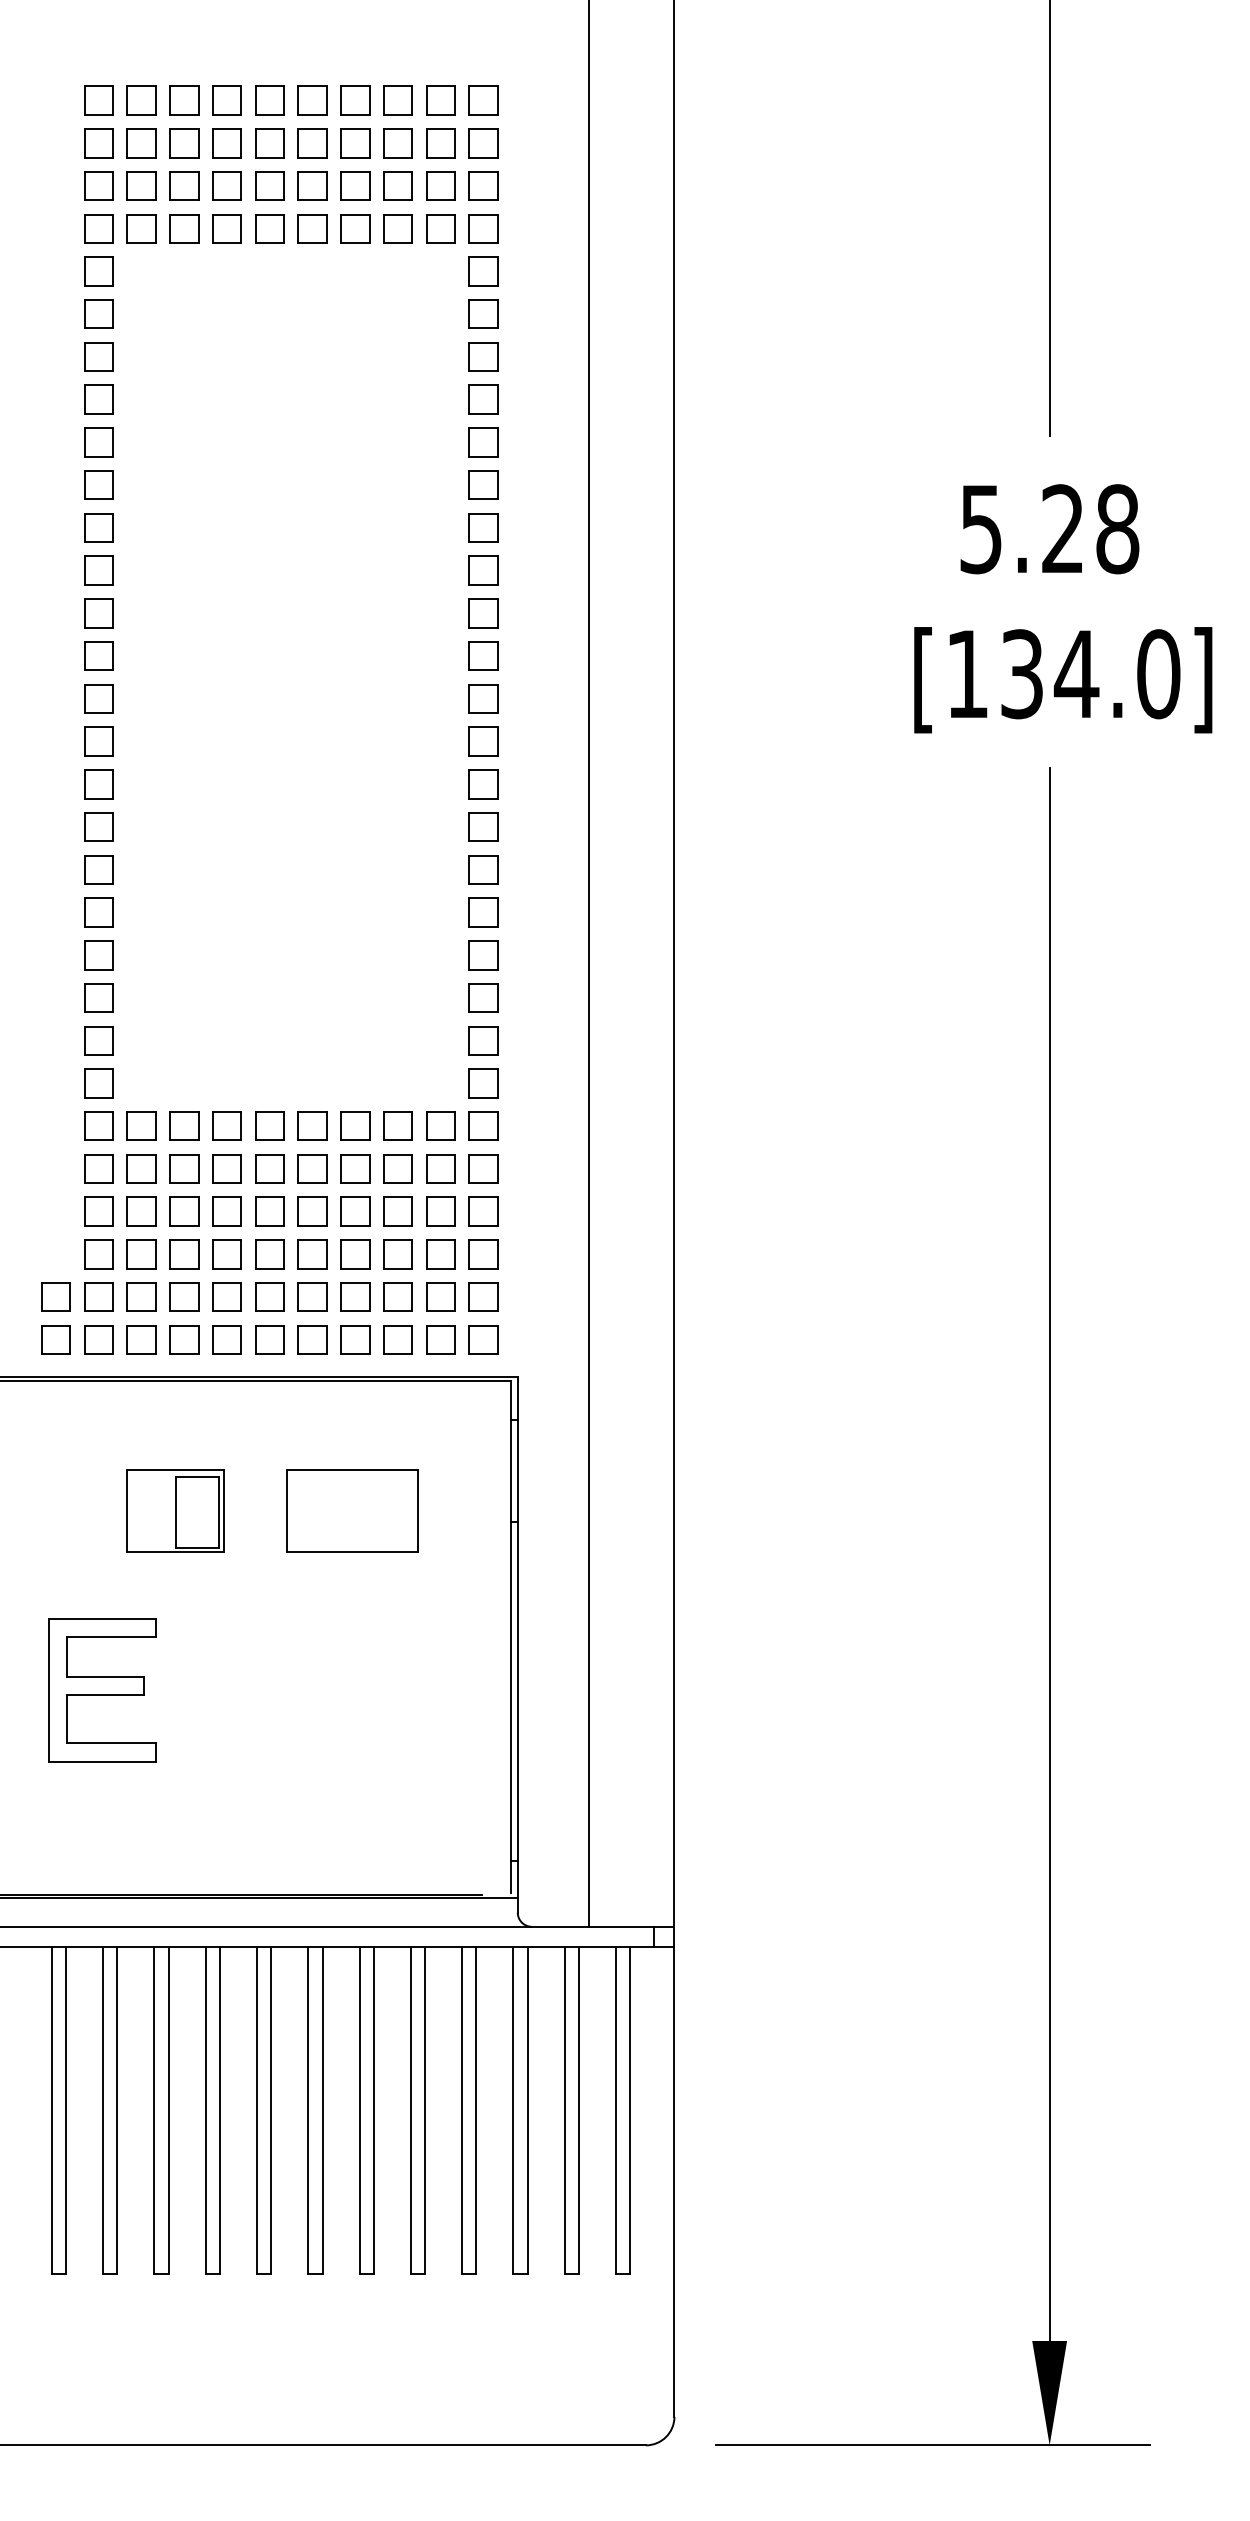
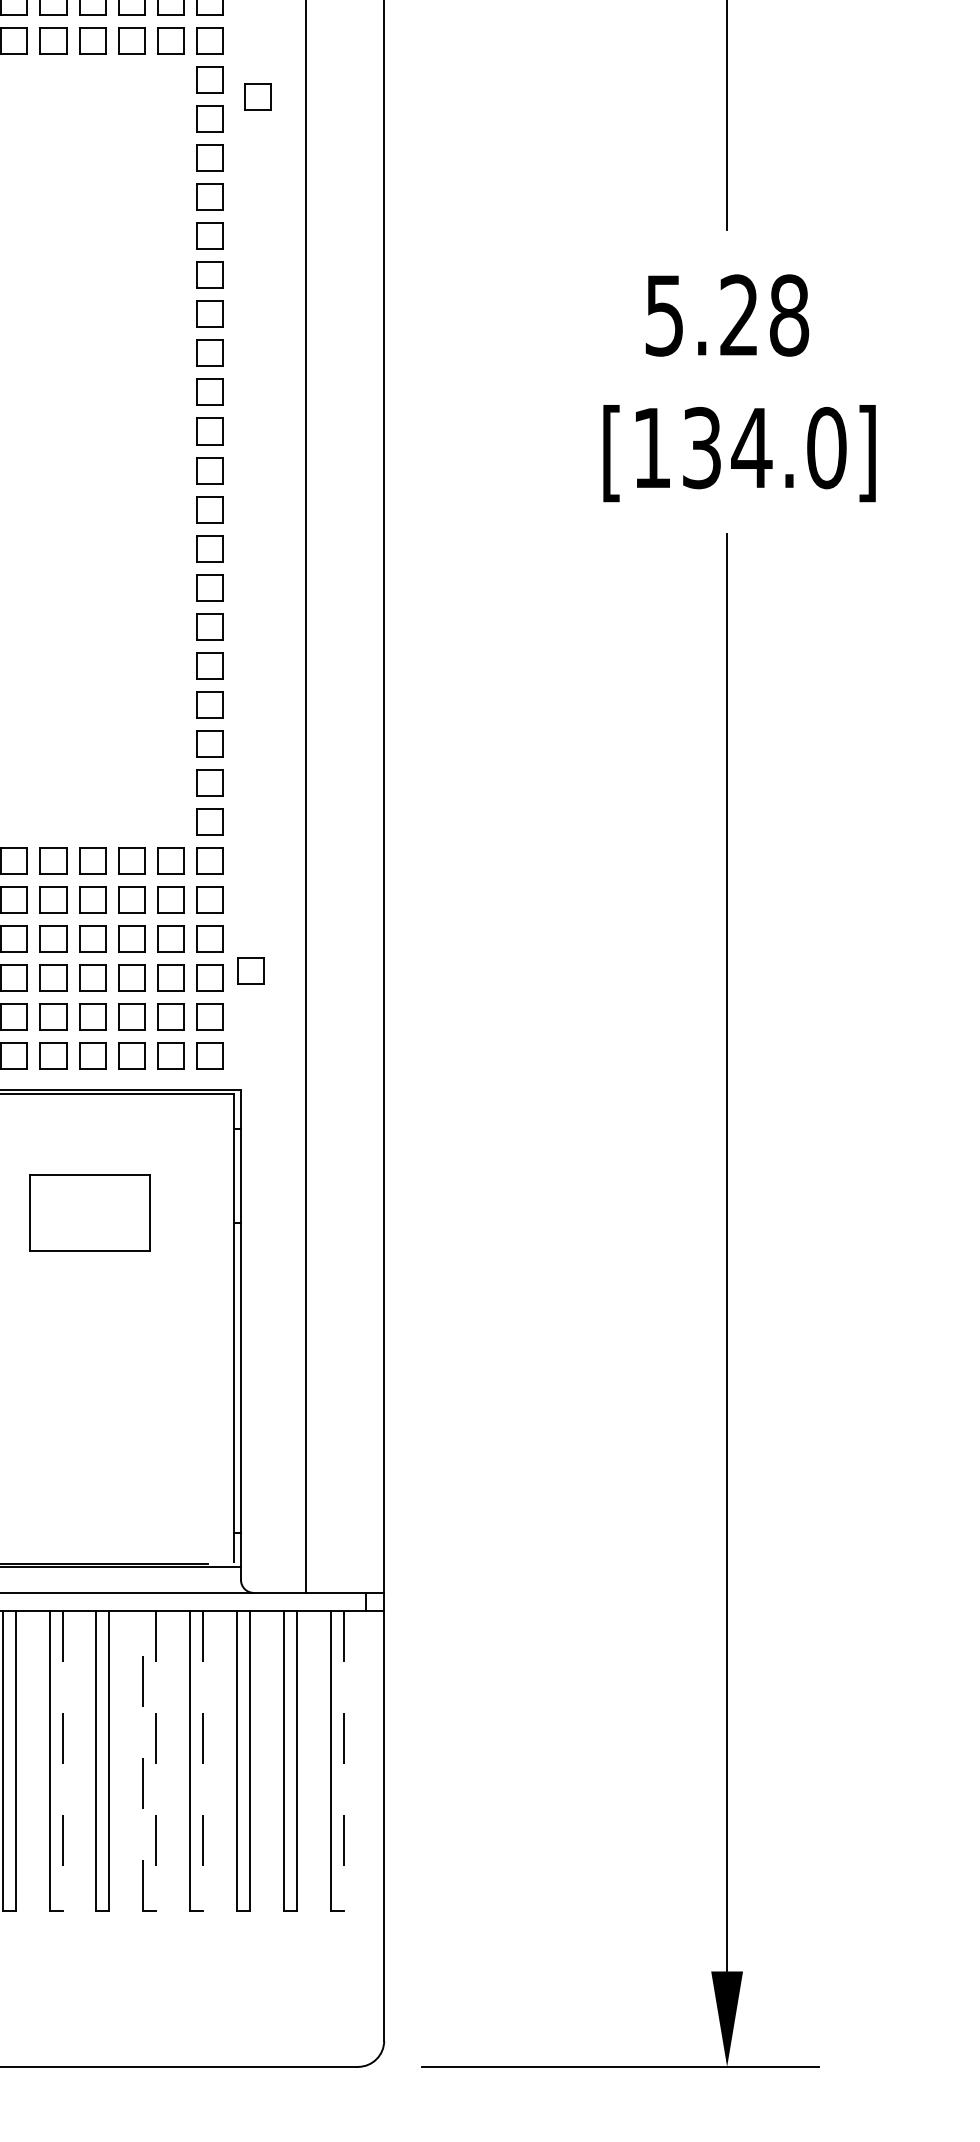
part: (536, 289) -> (258, 96), added
part: (528, 1246) -> (250, 971), added
line: (322, 2110) -> (62, 1760), solid -> dashed
line: (410, 2110) -> (142, 1760), solid -> dashed
line: (425, 2110) -> (156, 1760), solid -> dashed
line: (476, 2110) -> (203, 1760), solid -> dashed
line: (630, 2110) -> (344, 1760), solid -> dashed

